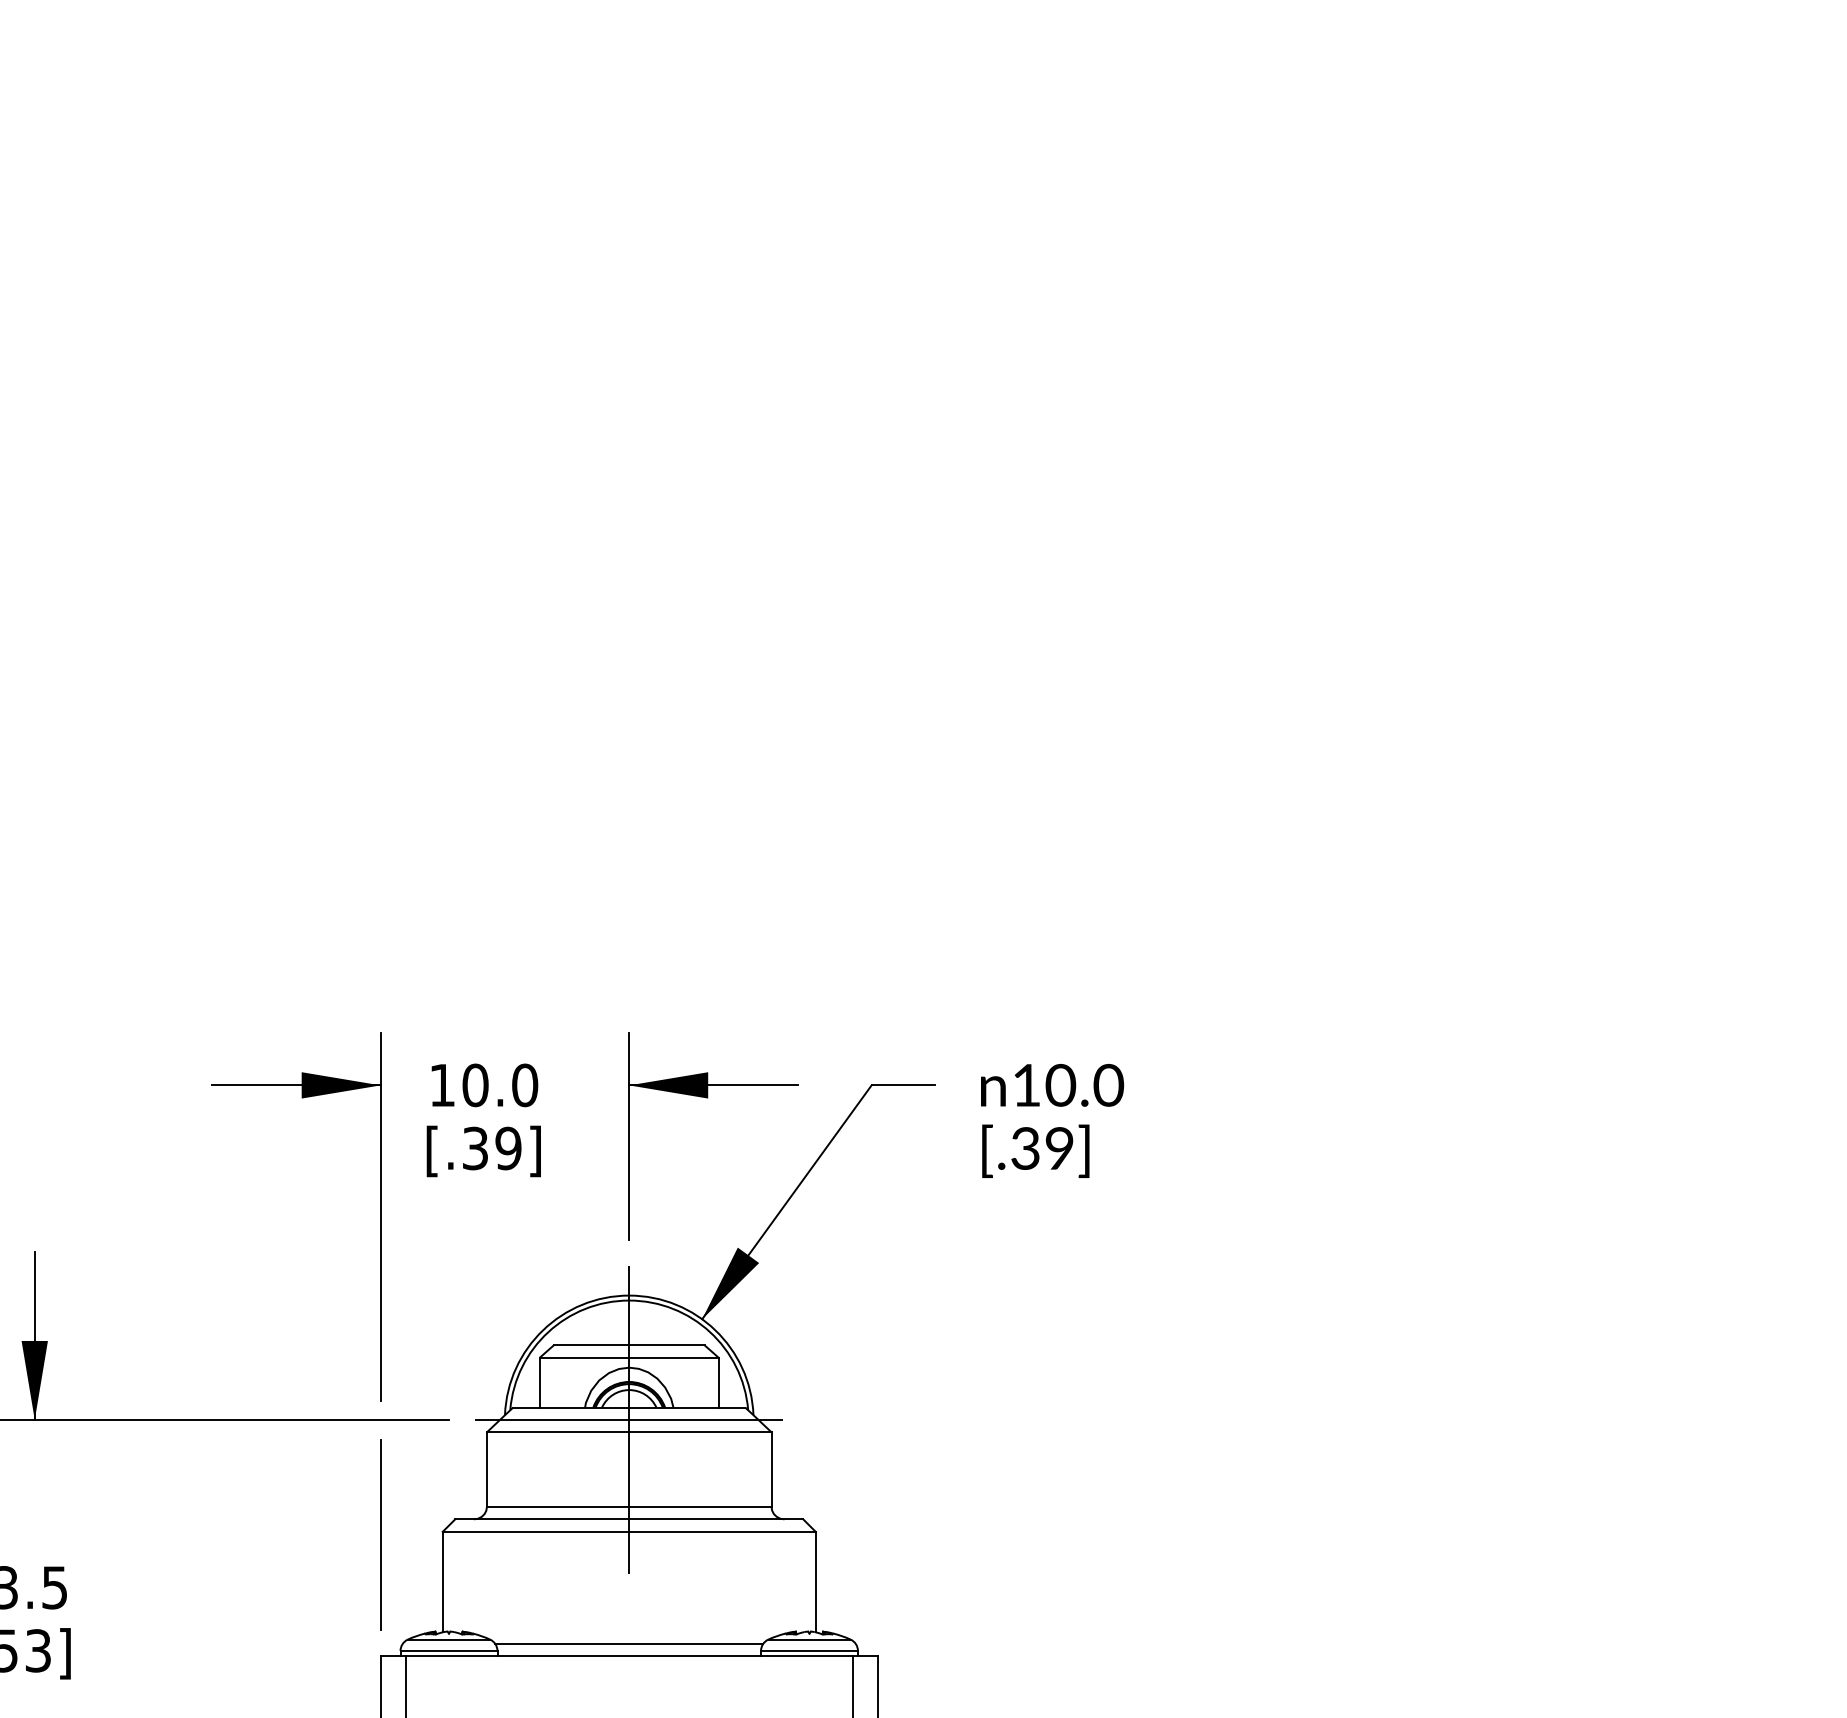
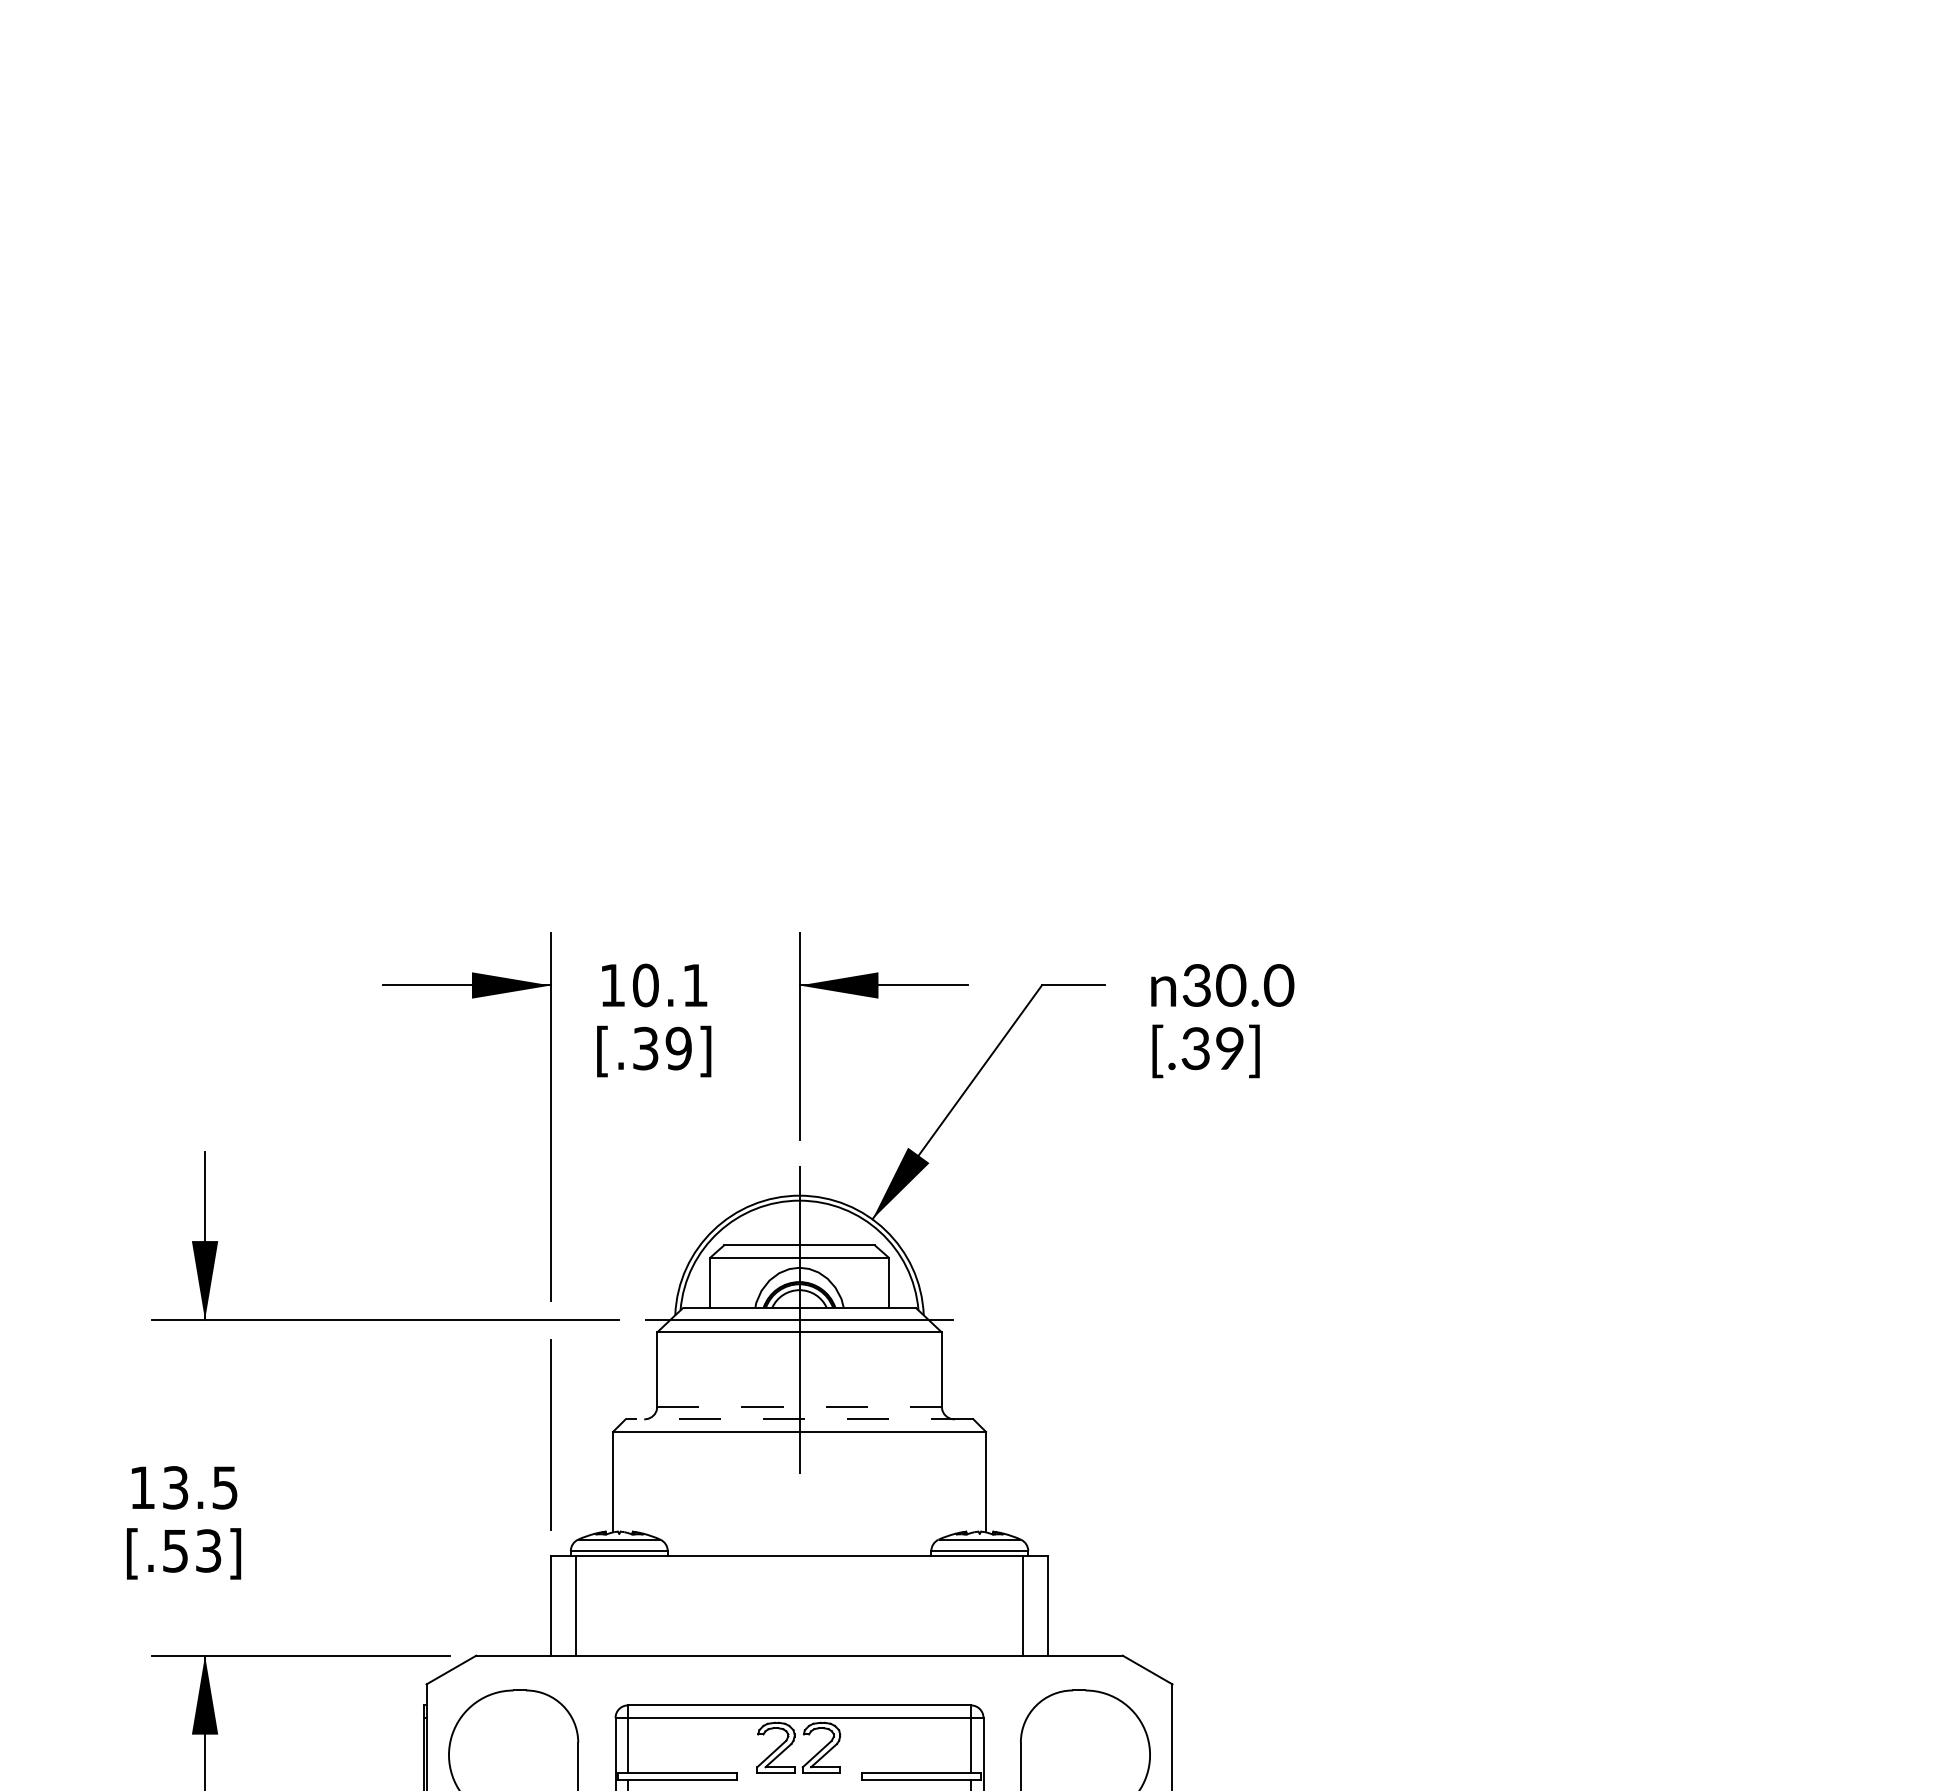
text: (525, 1085) -> (695, 985), 10.0 -> 10.1
text: (1026, 1085) -> (1196, 985), 10.0 -> 30.0
line: (630, 1507) -> (800, 1407), solid -> dashed
line: (629, 1519) -> (799, 1419), solid -> dashed
line: (629, 1643) -> (799, 1543), removed

